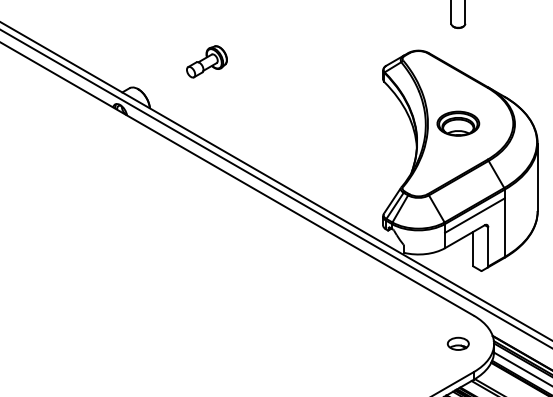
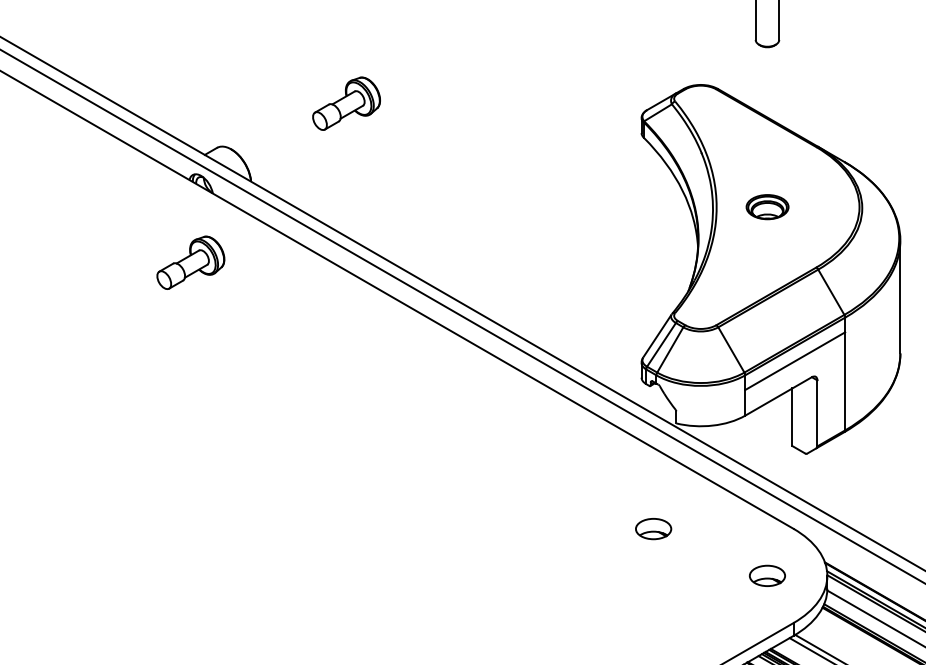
part: (458, 123) -> (767, 206), size x0.6
part: (113, 156) -> (190, 262), added
part: (389, 315) -> (652, 528), added

